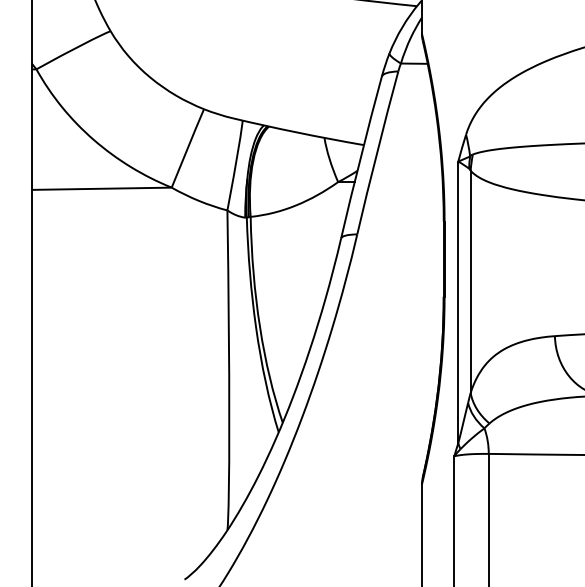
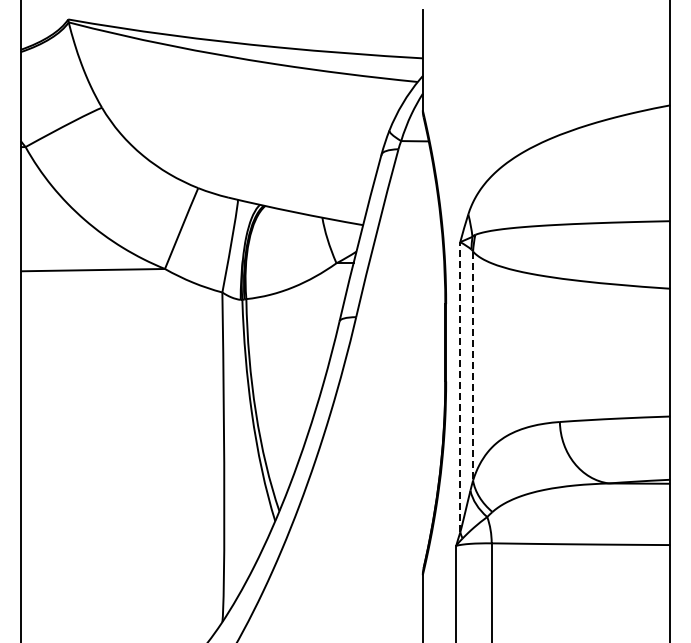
line: (471, 282) -> (473, 366), solid -> dashed
line: (458, 301) -> (460, 386), solid -> dashed

